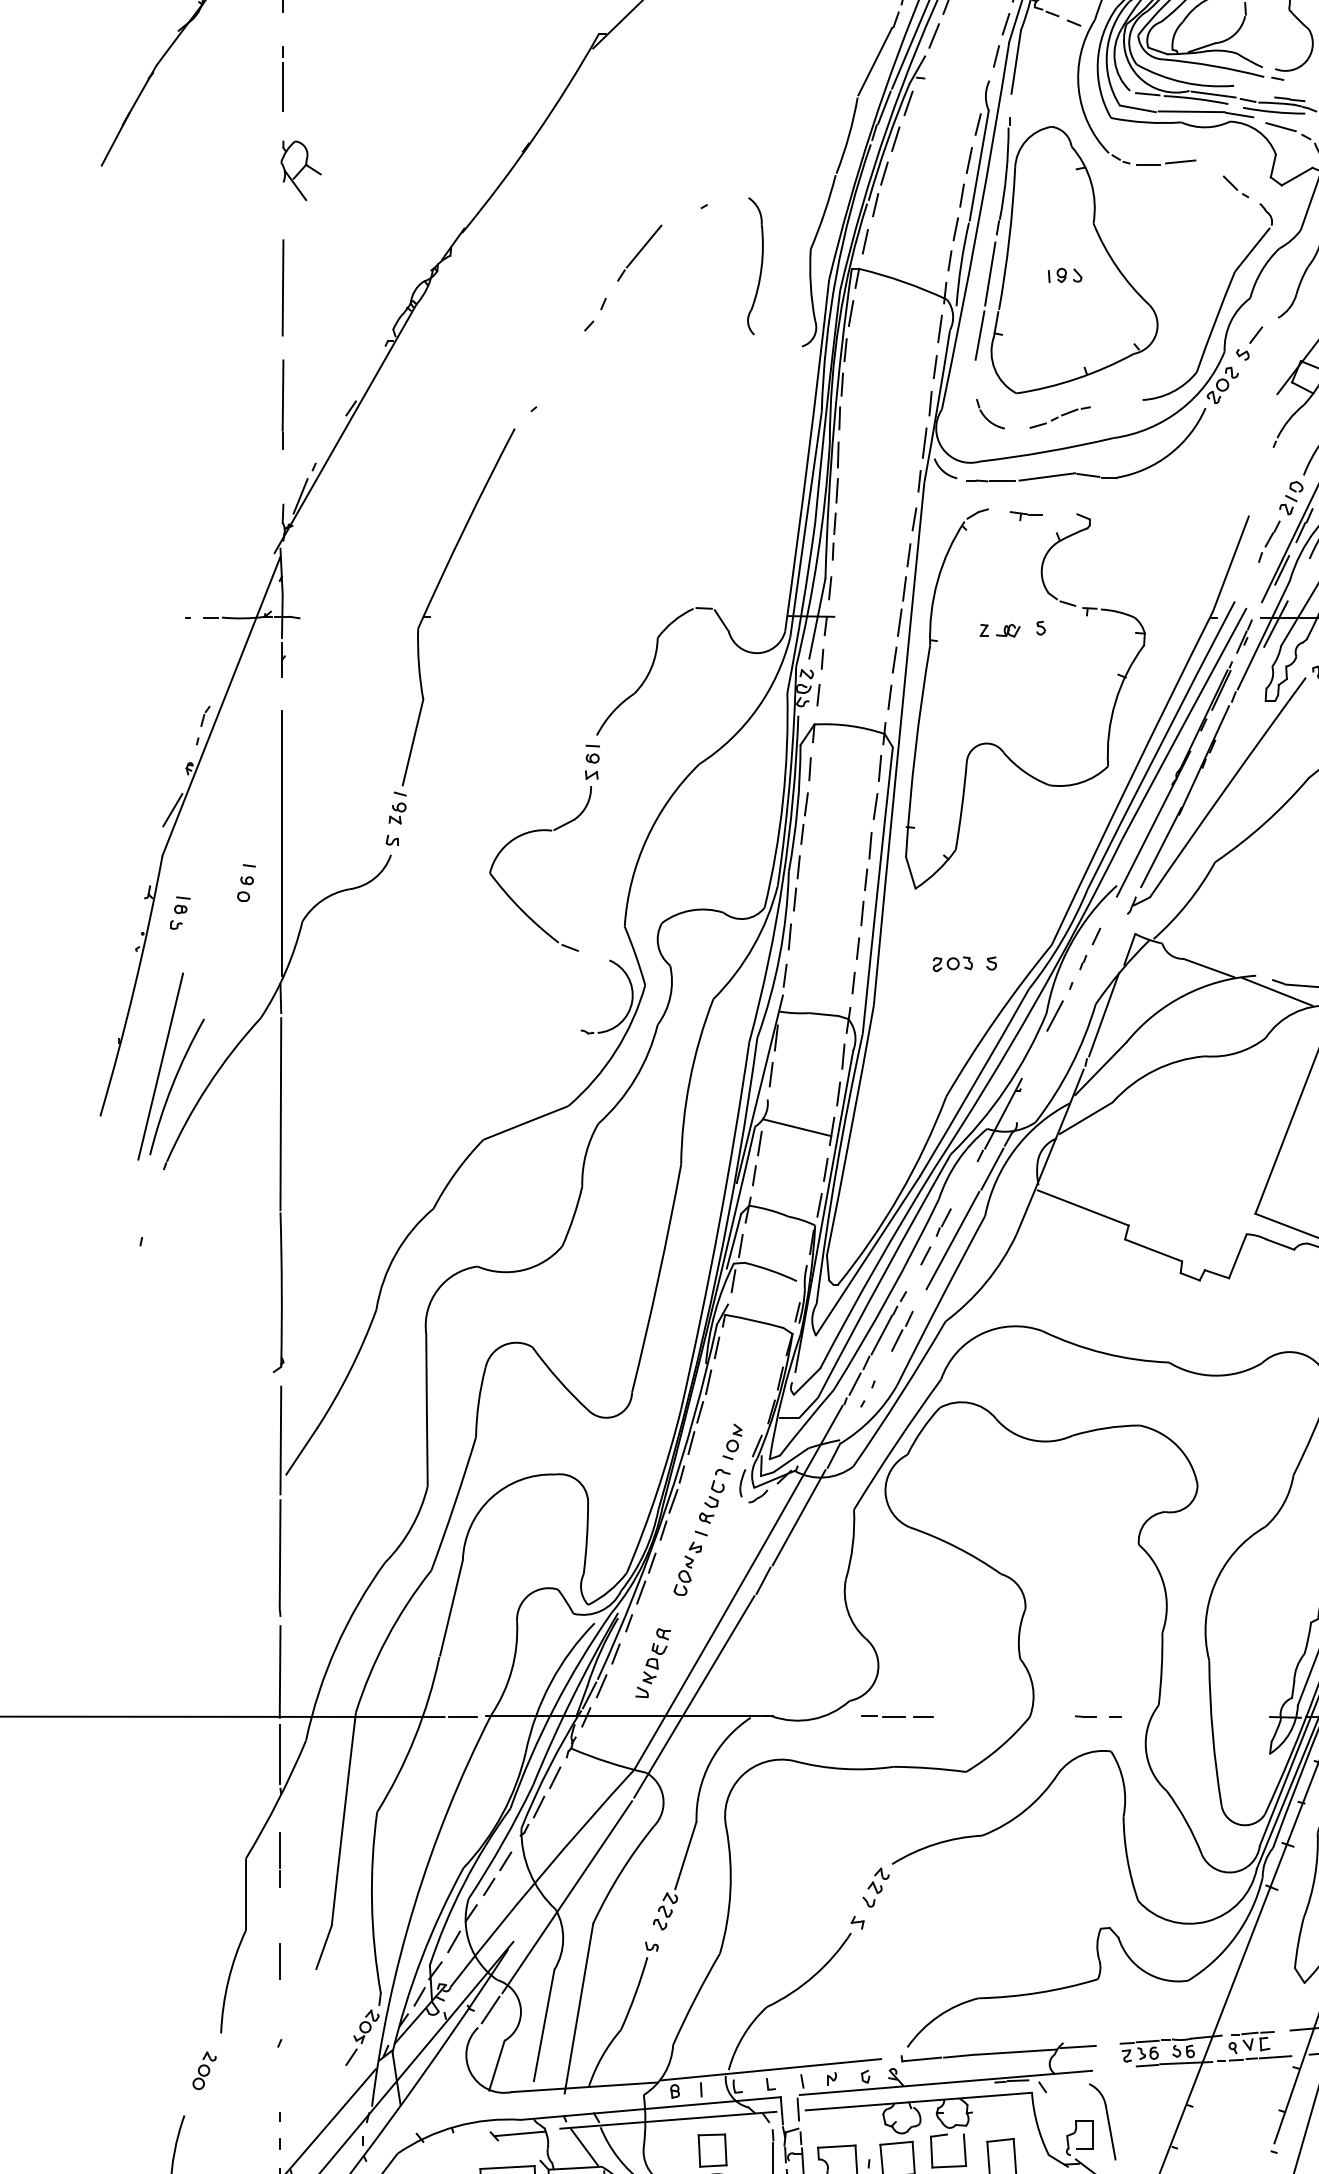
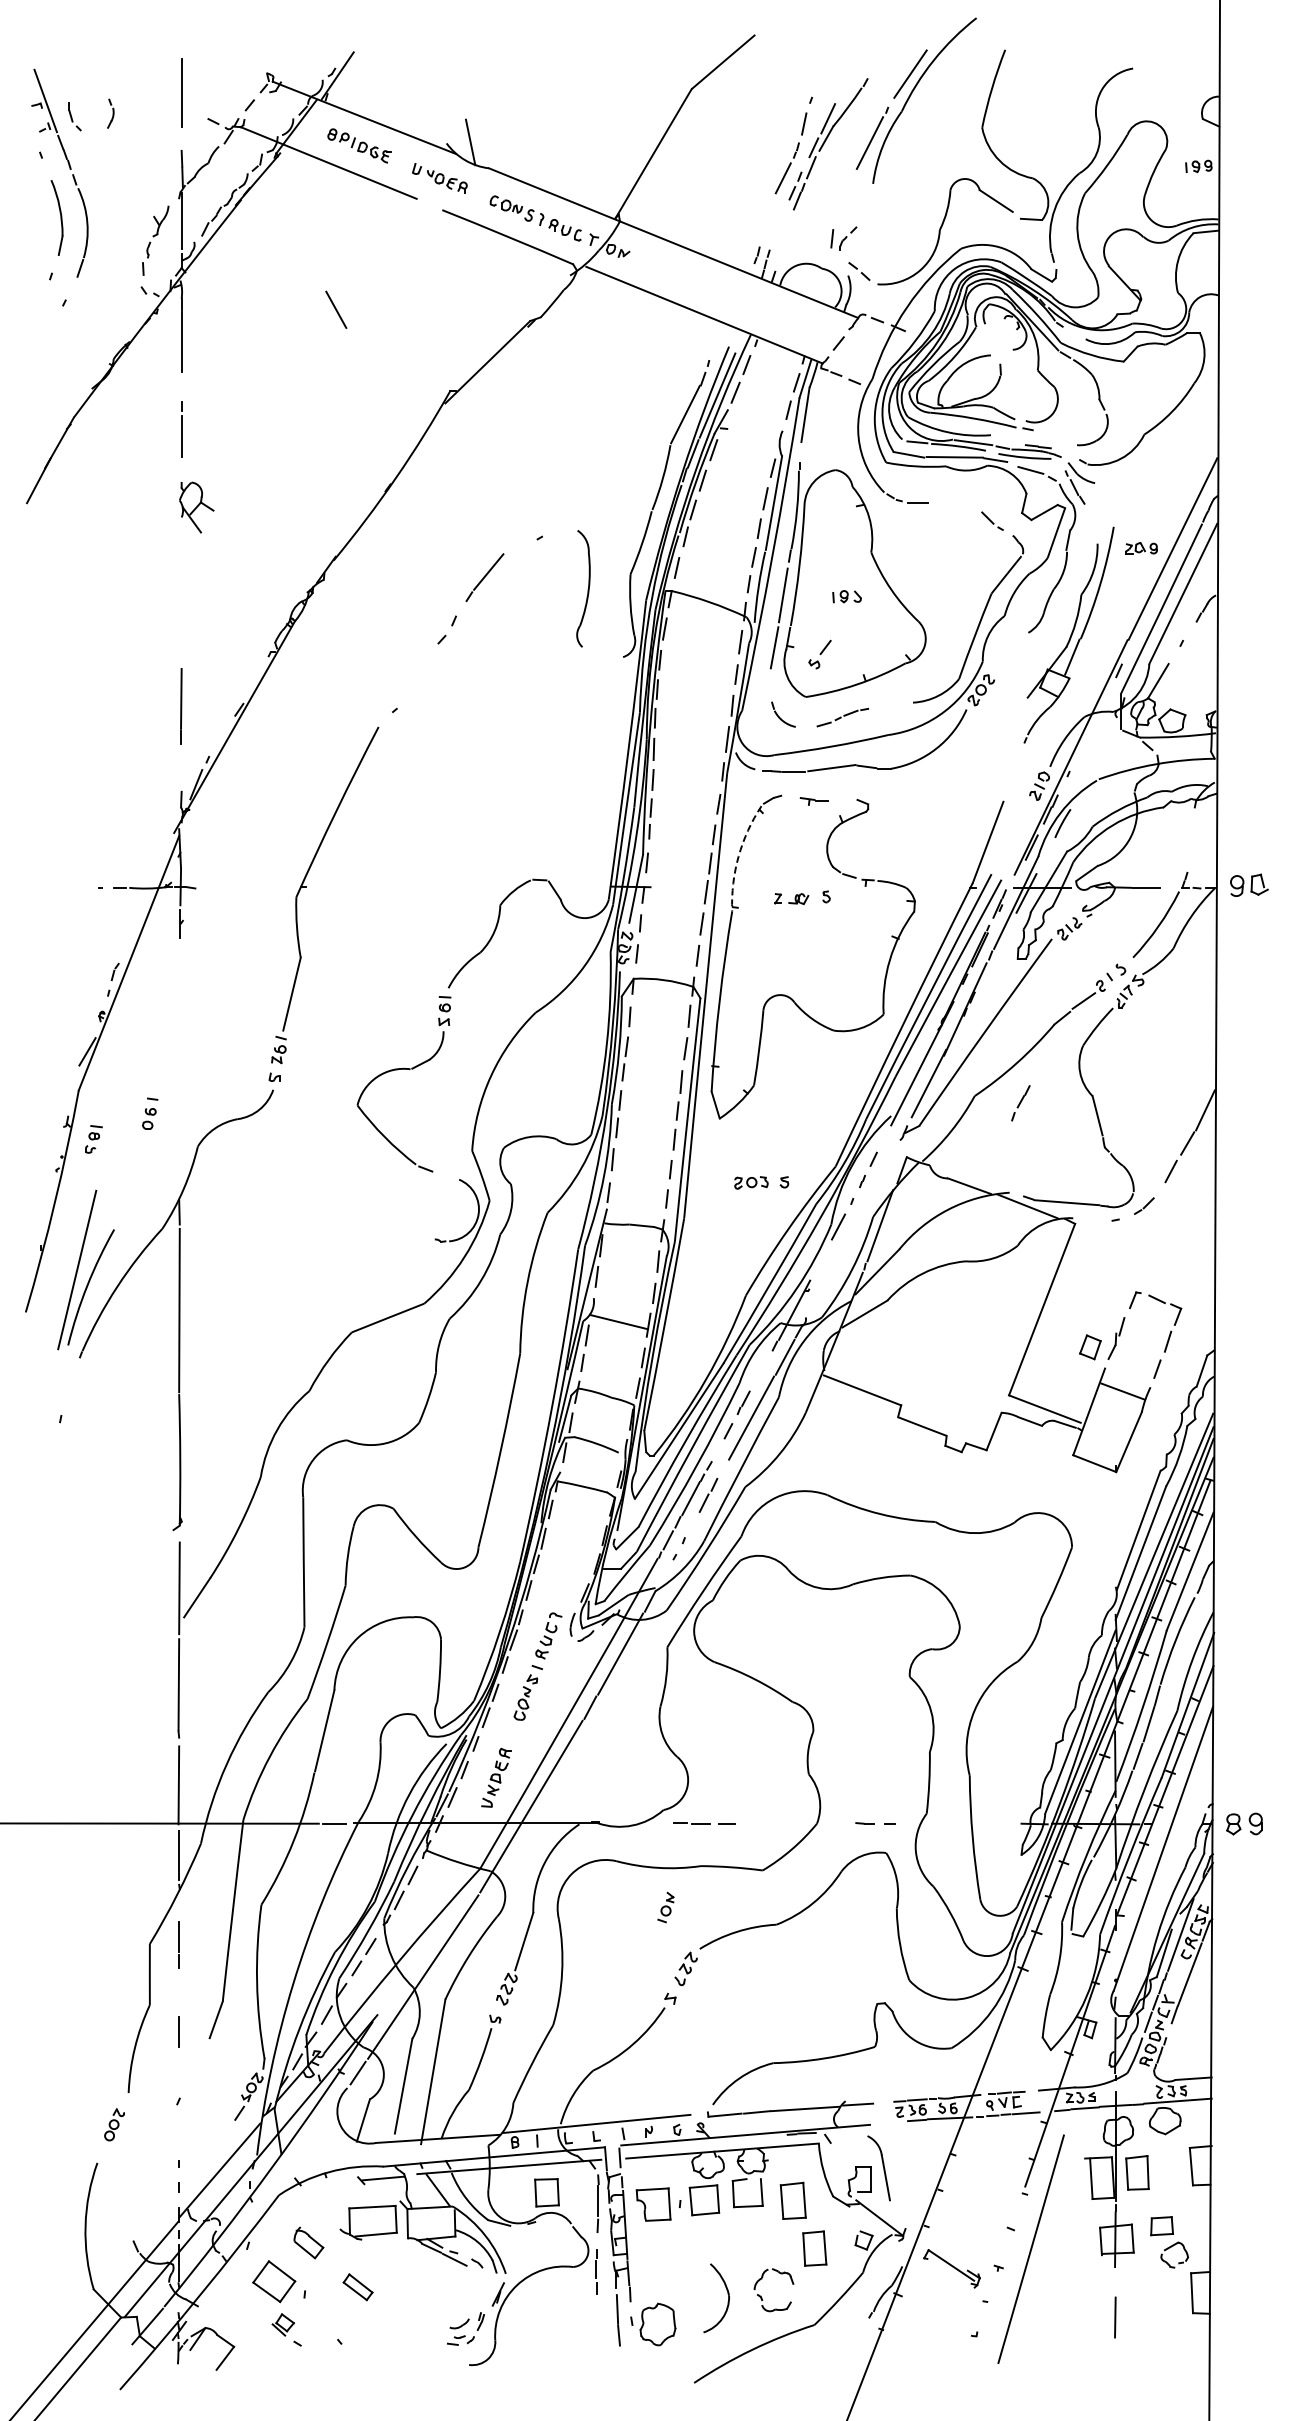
line: (1179, 161) -> (944, 499), removed
line: (283, 287) -> (181, 606), removed
part: (1248, 343) -> (819, 654), moved
part: (1268, 541) -> (1020, 1103), moved
arc: (937, 580) -> (738, 856), solid -> dashed
line: (282, 843) -> (180, 1080), removed
part: (731, 1441) -> (665, 1907), moved

